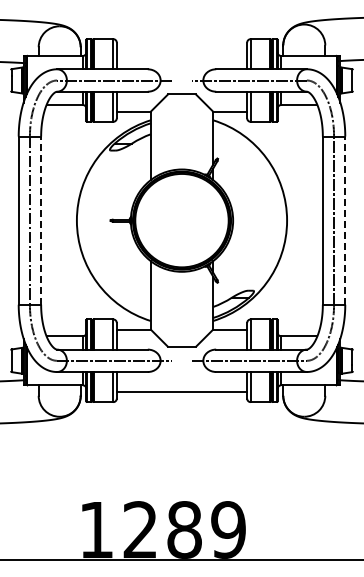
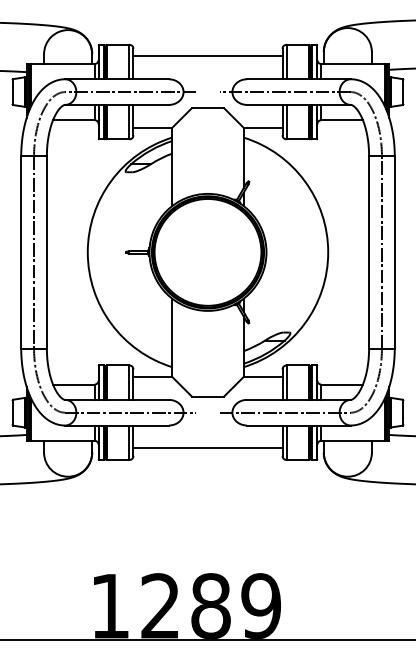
line: (181, 49) -> (207, 56), added
line: (41, 220) -> (47, 252), dashed -> solid
line: (345, 220) -> (395, 252), dashed -> solid

